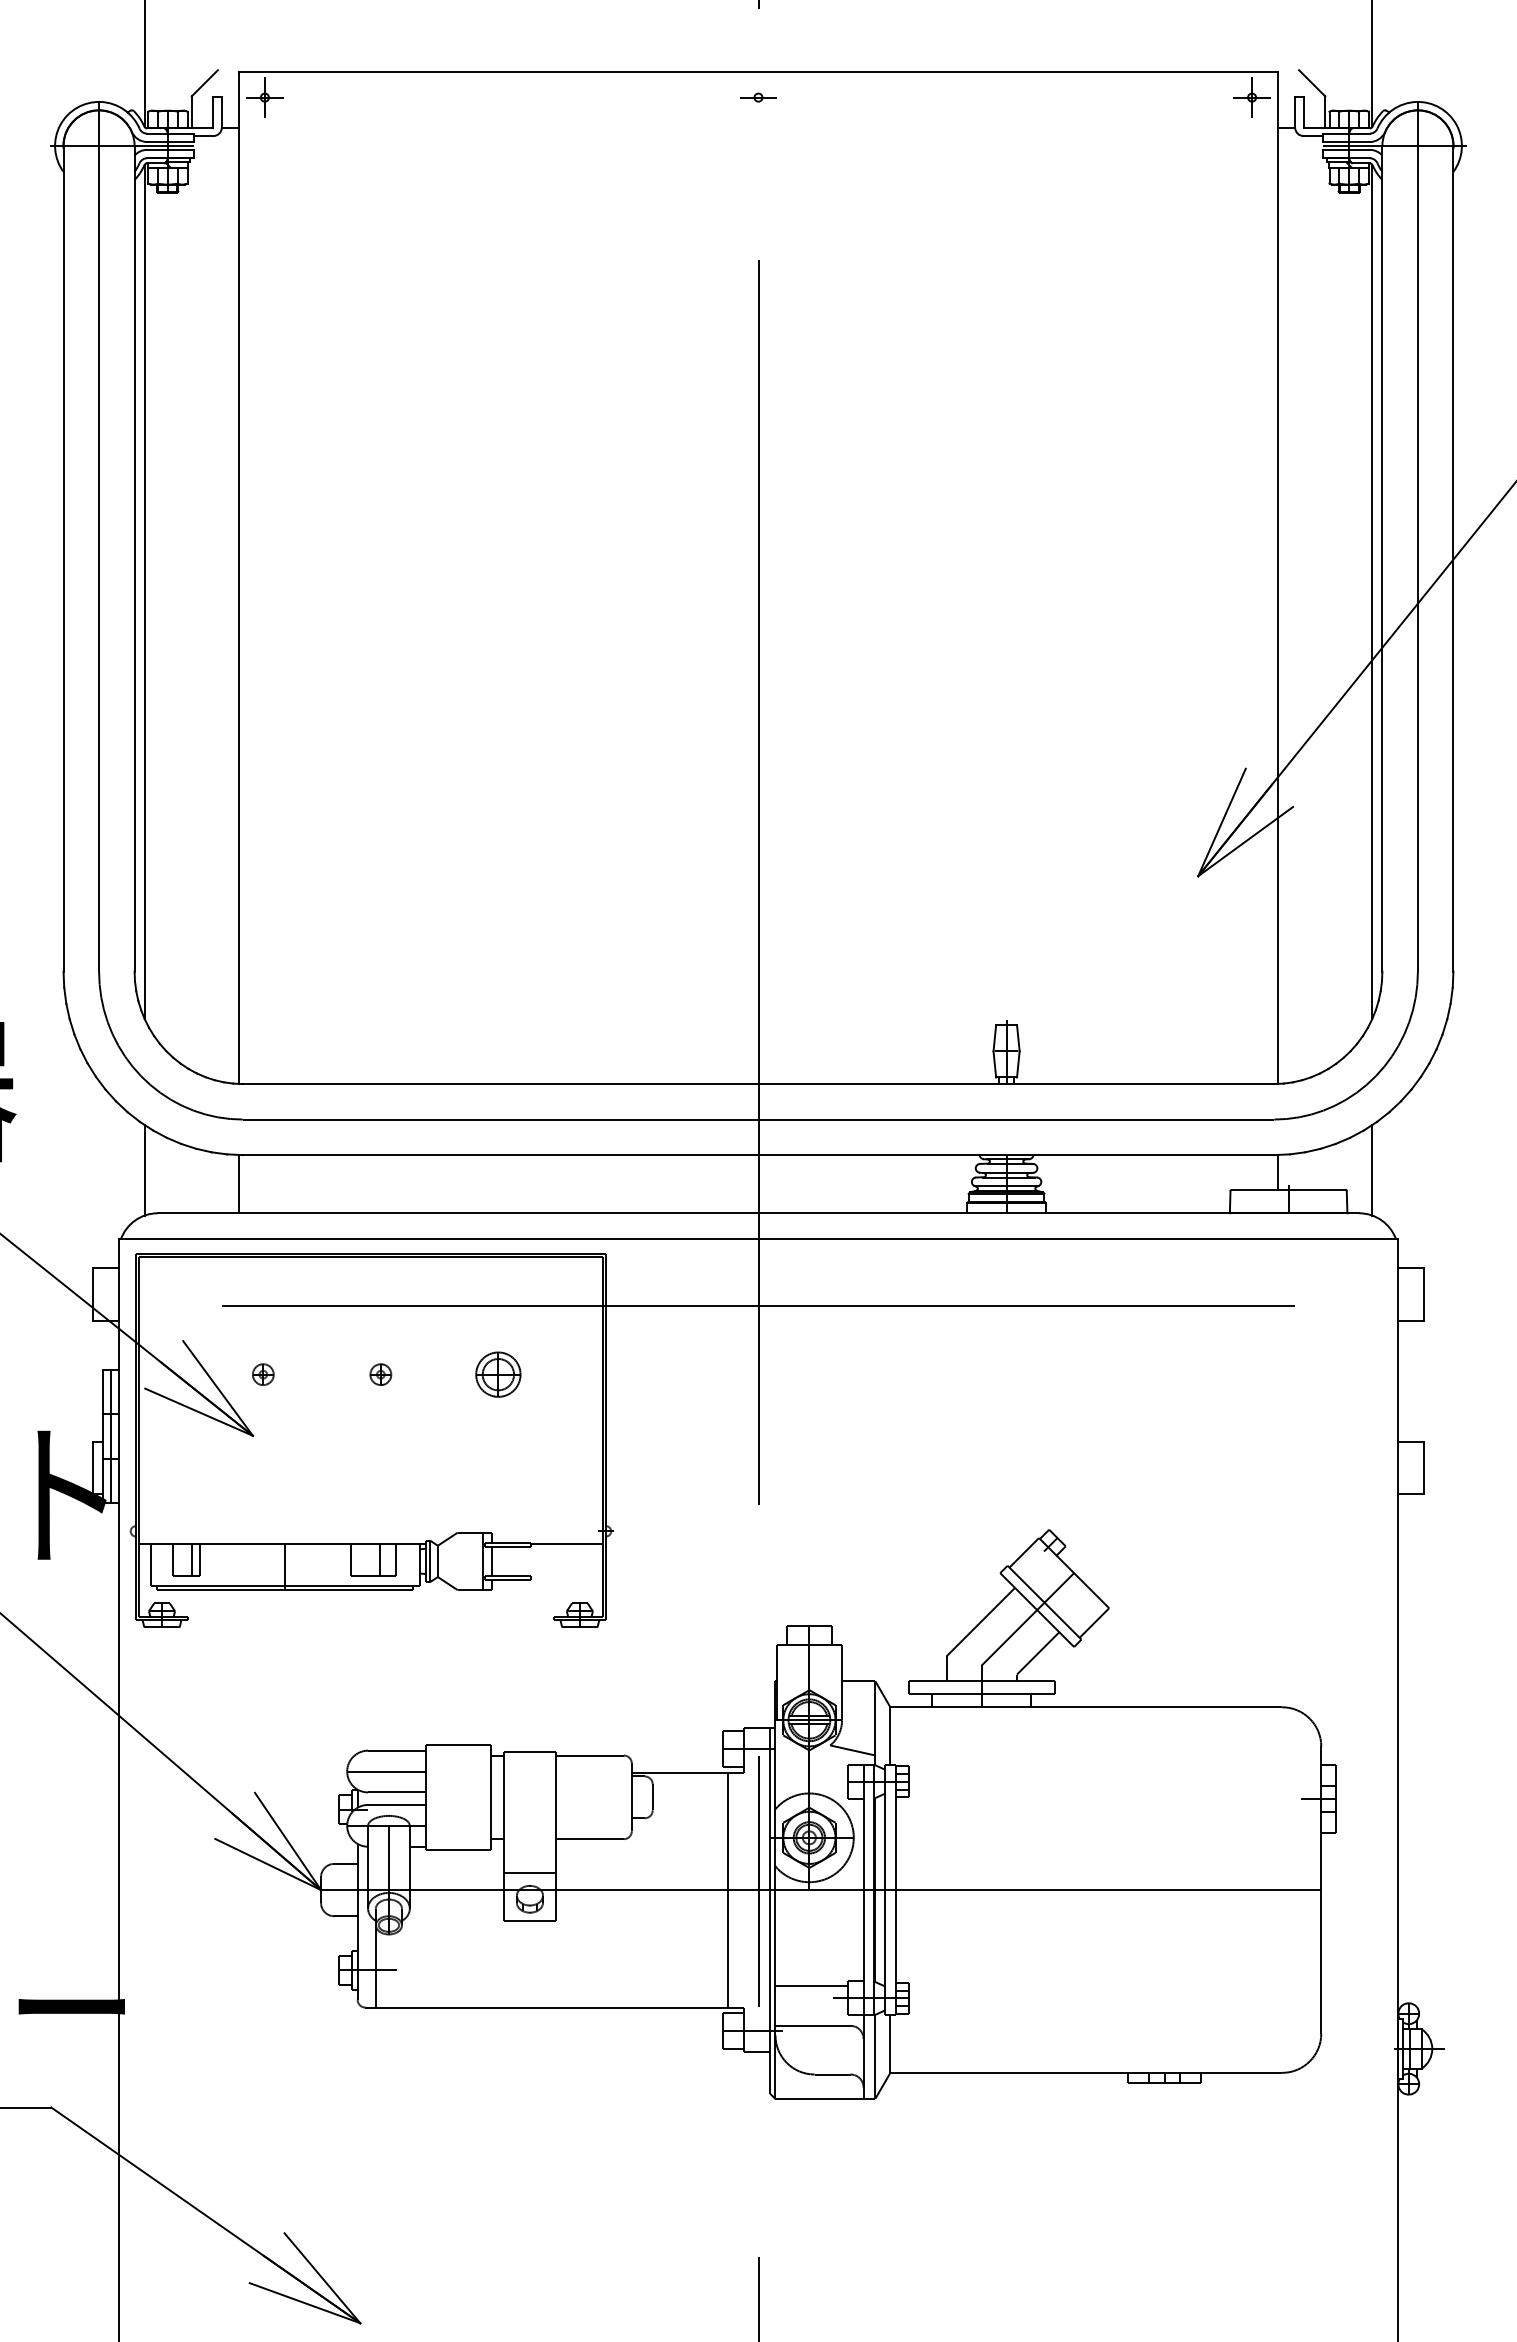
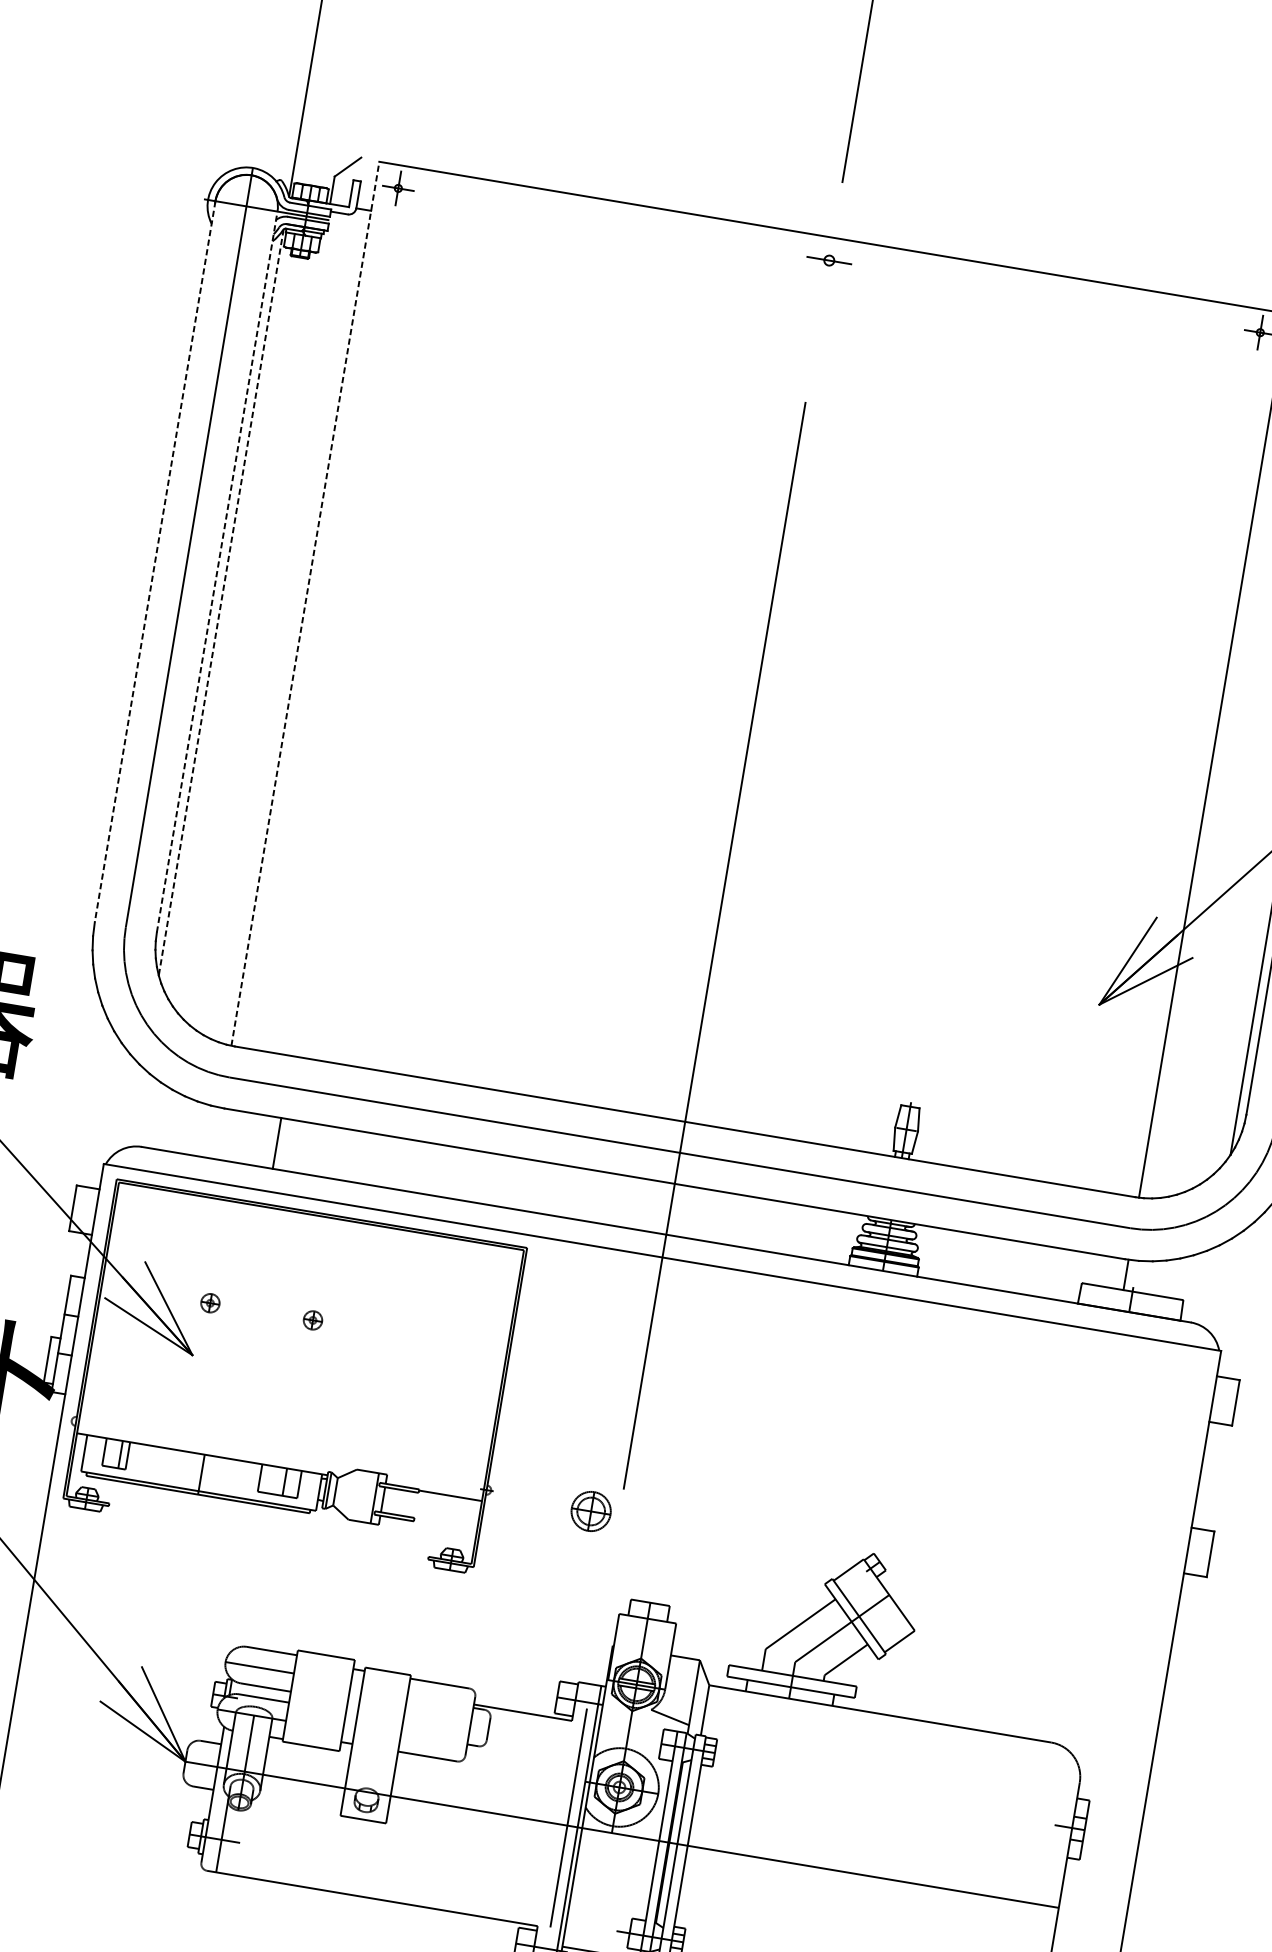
part: (758, 97) -> (829, 260), size x1.4
line: (63, 558) -> (155, 561), solid -> dashed
line: (134, 558) -> (217, 571), solid -> dashed
line: (238, 577) -> (305, 603), solid -> dashed
line: (144, 592) -> (220, 602), solid -> dashed
line: (144, 1170) -> (136, 1107), removed
line: (1372, 1170) -> (1208, 1287), removed
line: (238, 1184) -> (276, 1143), moved
line: (758, 1305) -> (652, 1315), removed
part: (498, 1374) -> (591, 1511), moved
line: (110, 1436) -> (67, 1334), removed
line: (529, 1873) -> (369, 1777), removed
line: (728, 1889) -> (541, 1820), removed
line: (811, 1986) -> (599, 1917), removed

